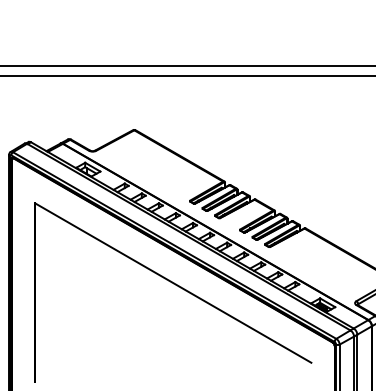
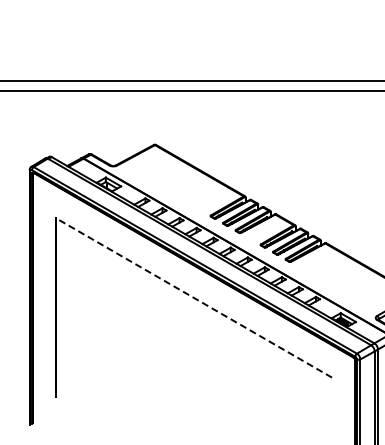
line: (172, 282) -> (193, 297), solid -> dashed

